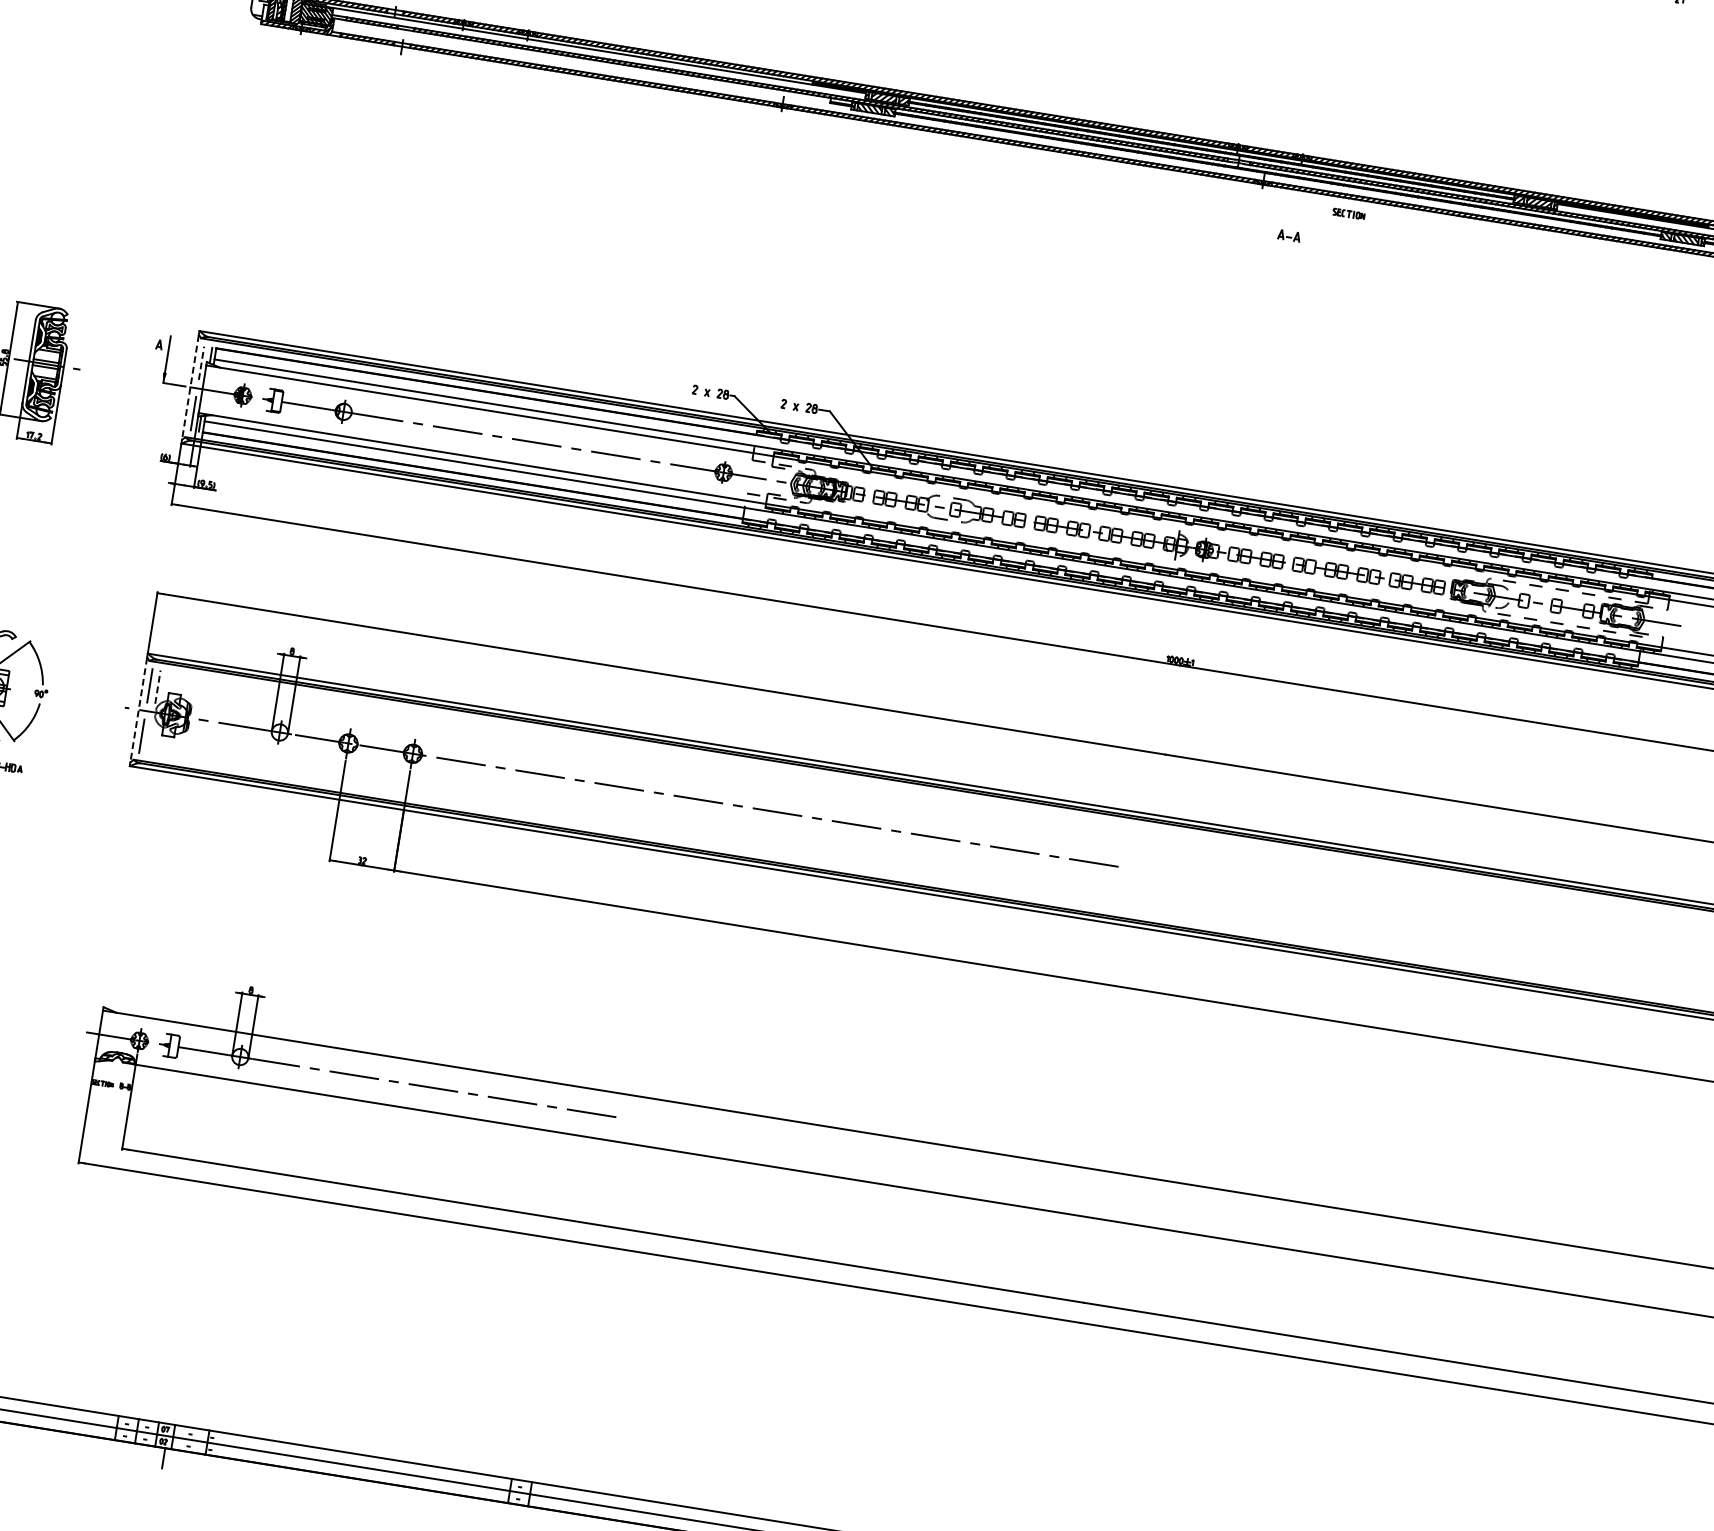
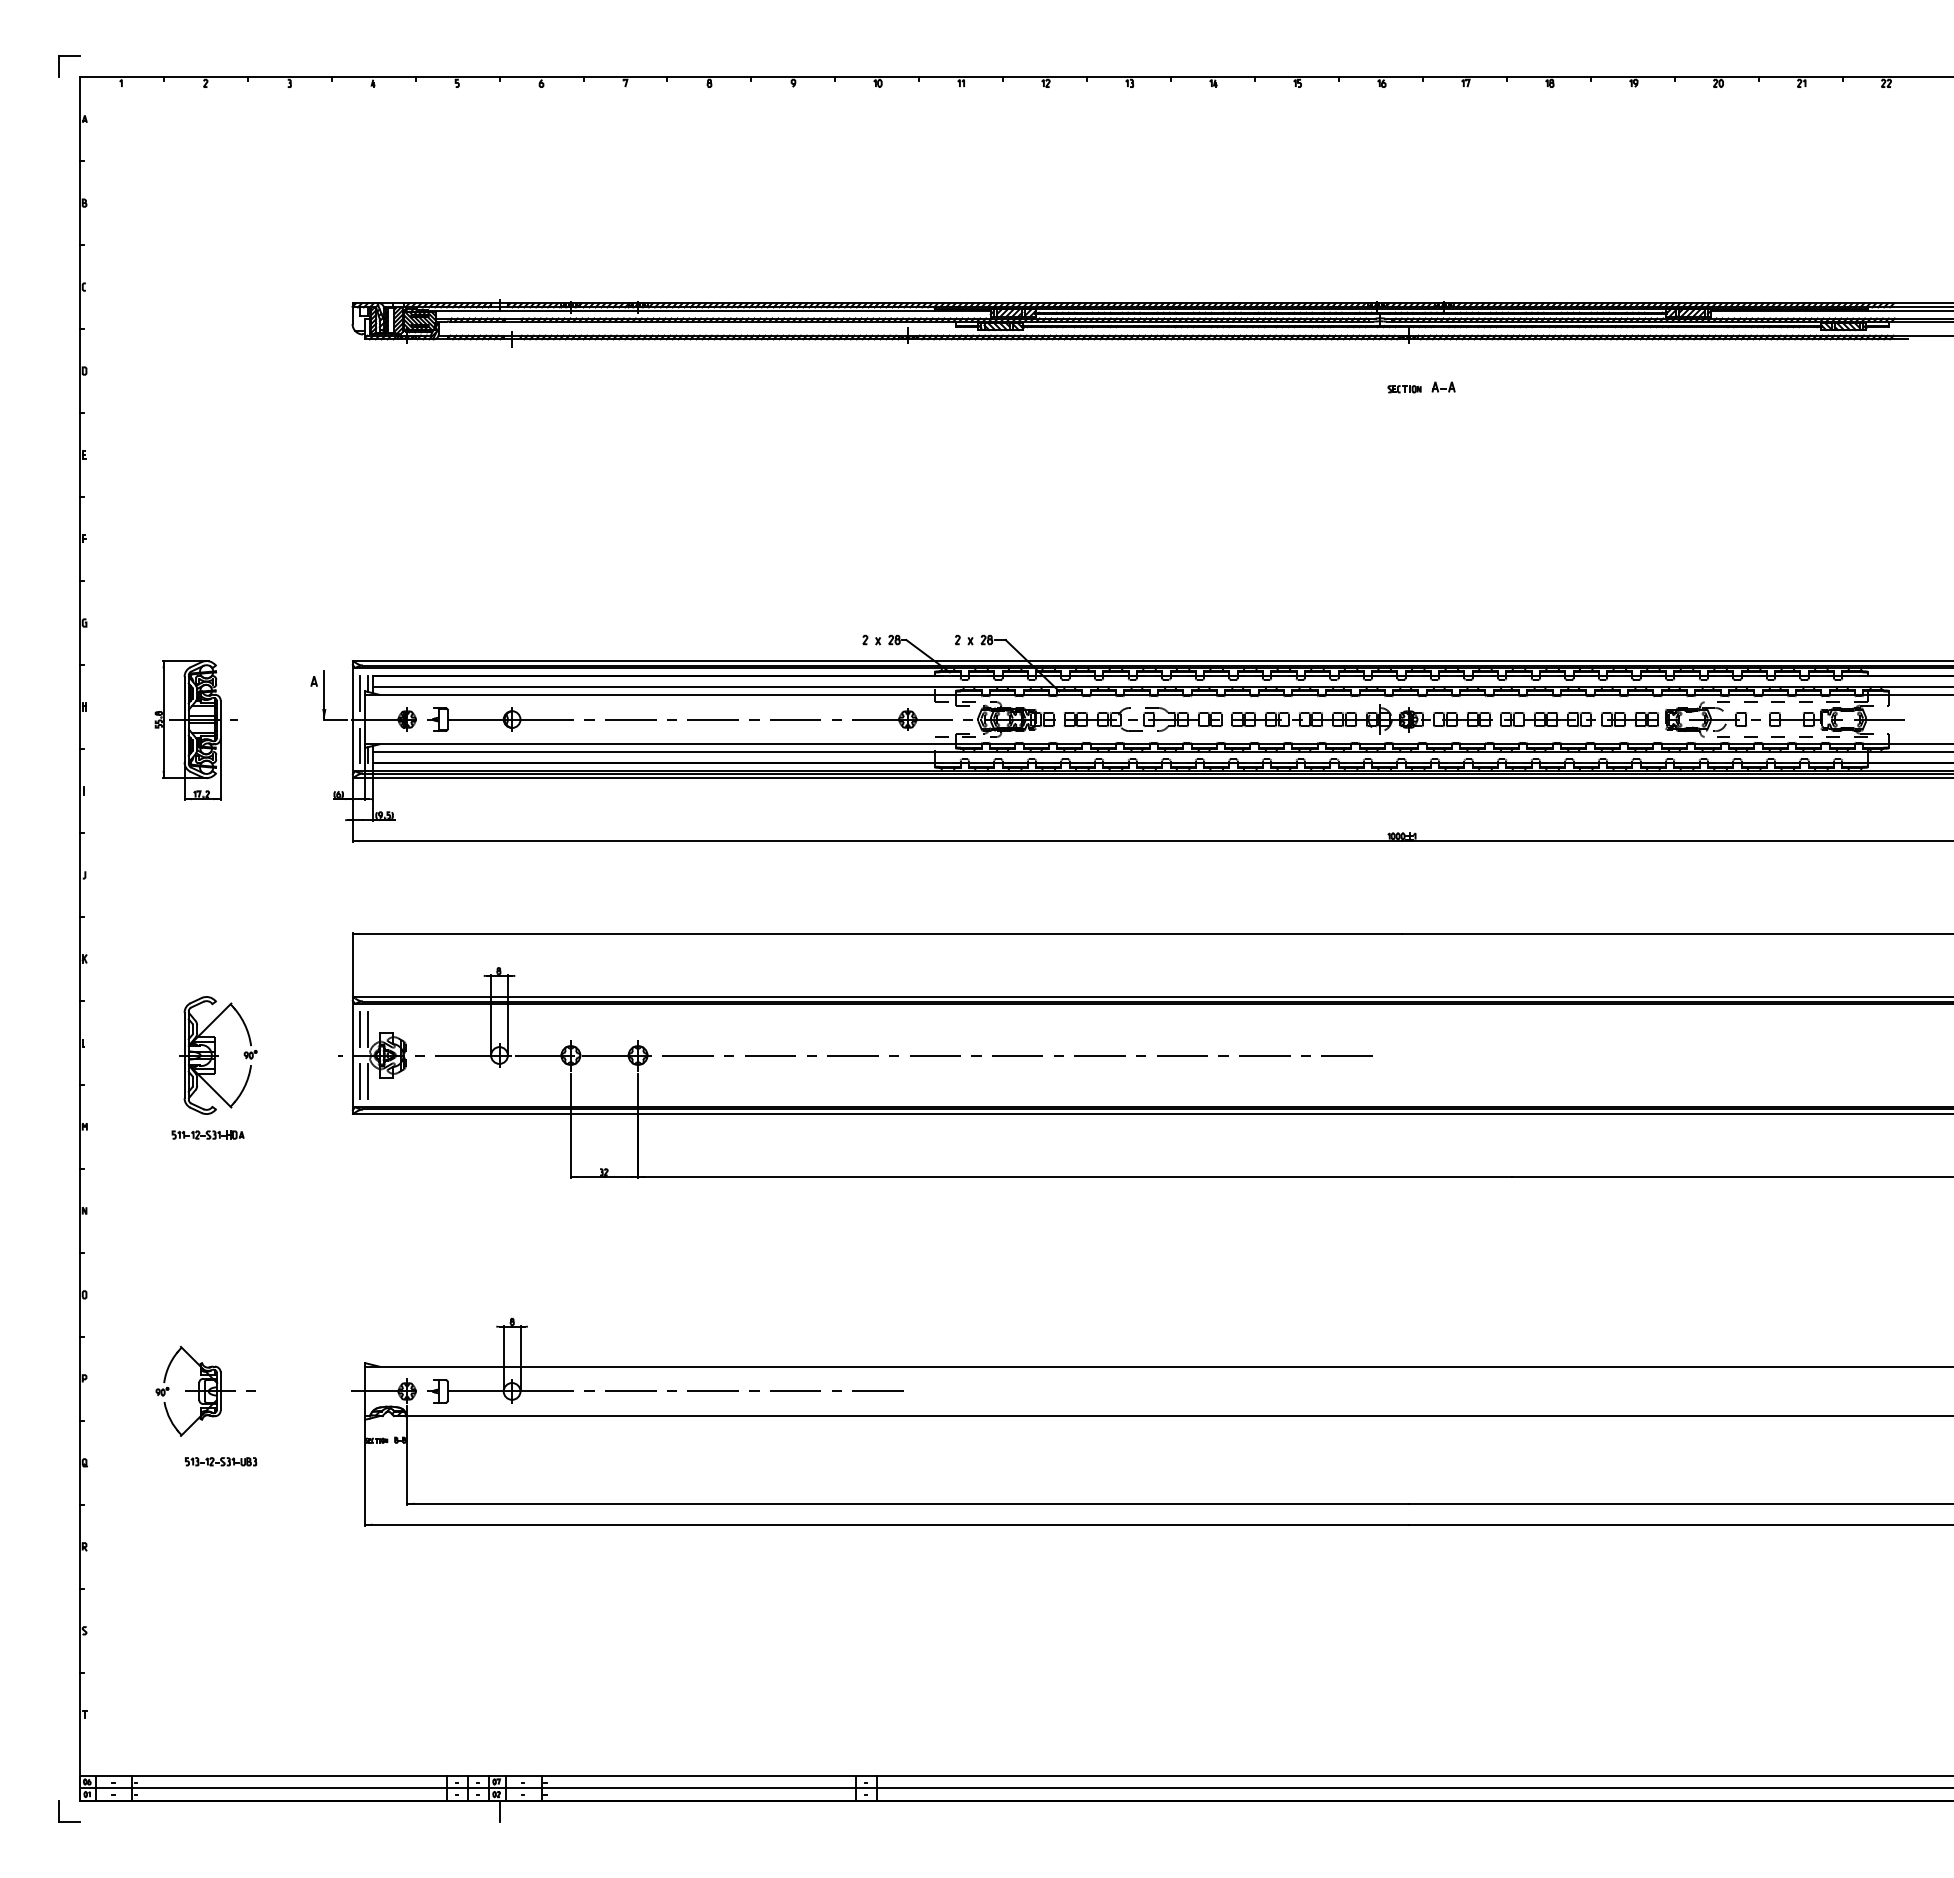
part: (1348, 214) -> (1404, 389), moved
line: (201, 362) -> (359, 692), dashed -> solid
line: (190, 388) -> (352, 720), dashed -> solid
line: (158, 686) -> (368, 1028), dashed -> solid
line: (138, 710) -> (352, 1056), dashed -> solid
line: (150, 737) -> (368, 1081), added

